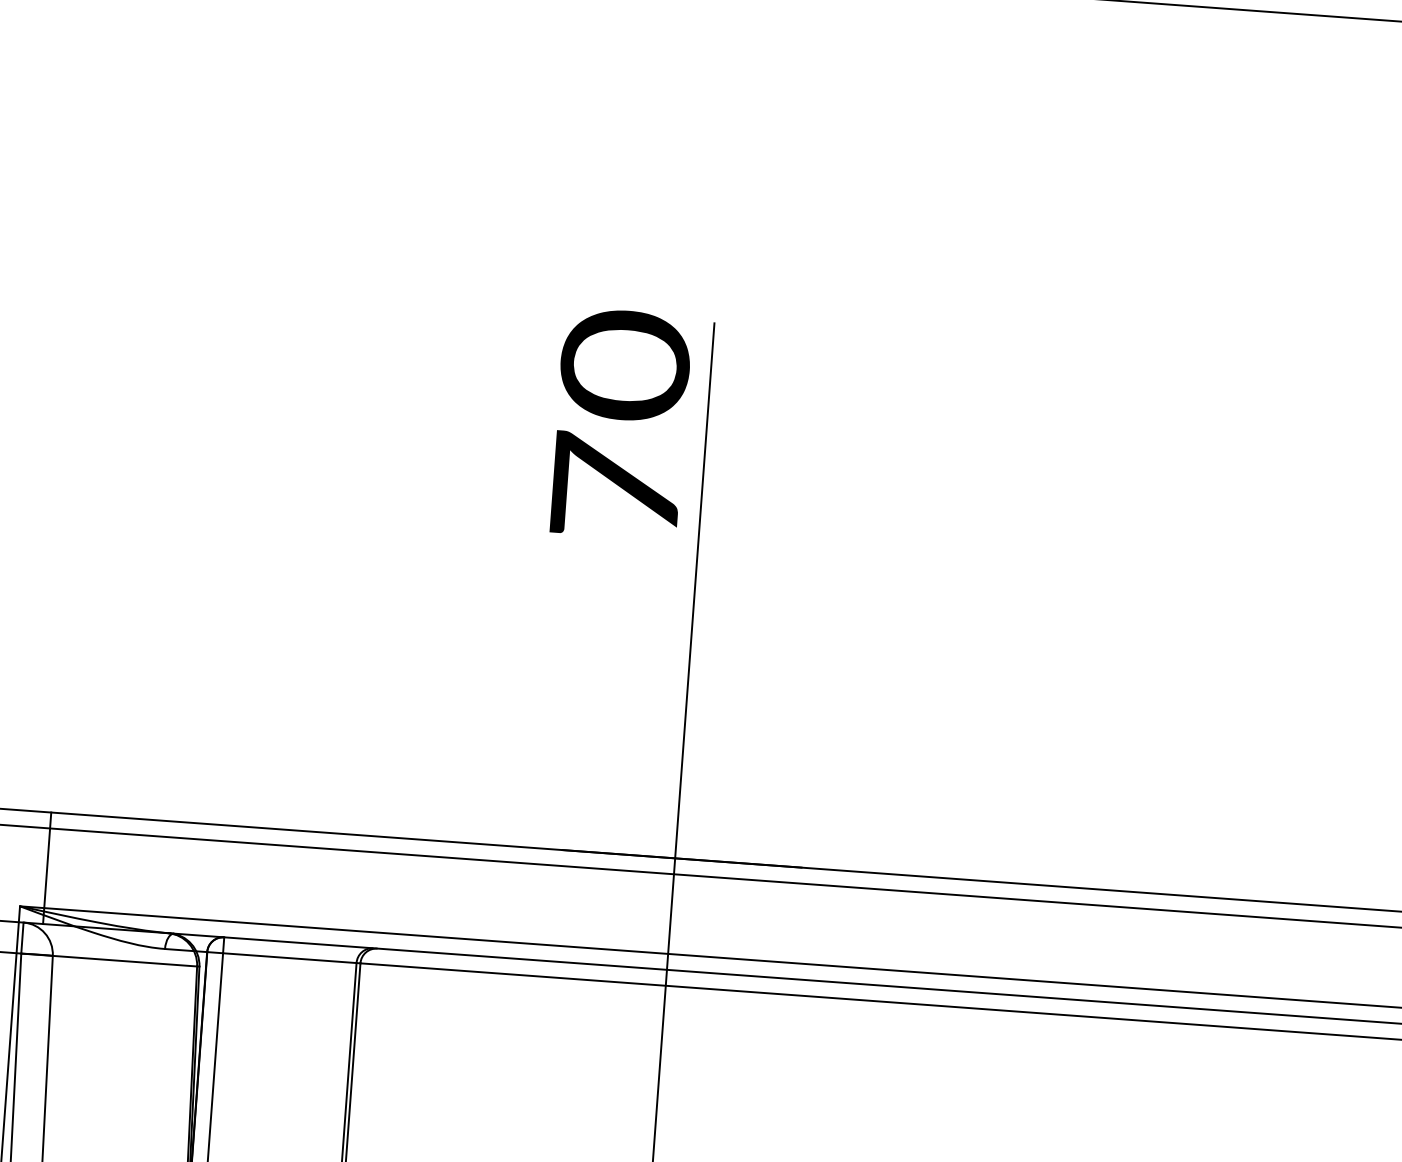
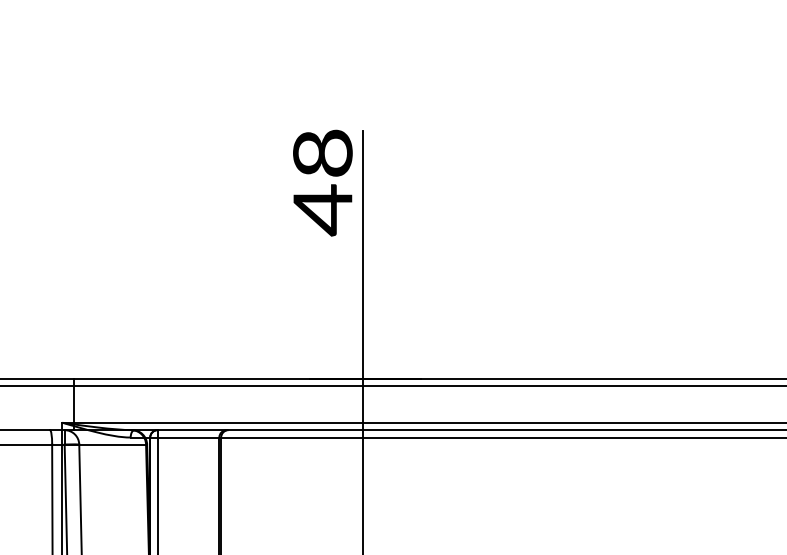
text: (619, 428) -> (322, 182), 70 -> 48

